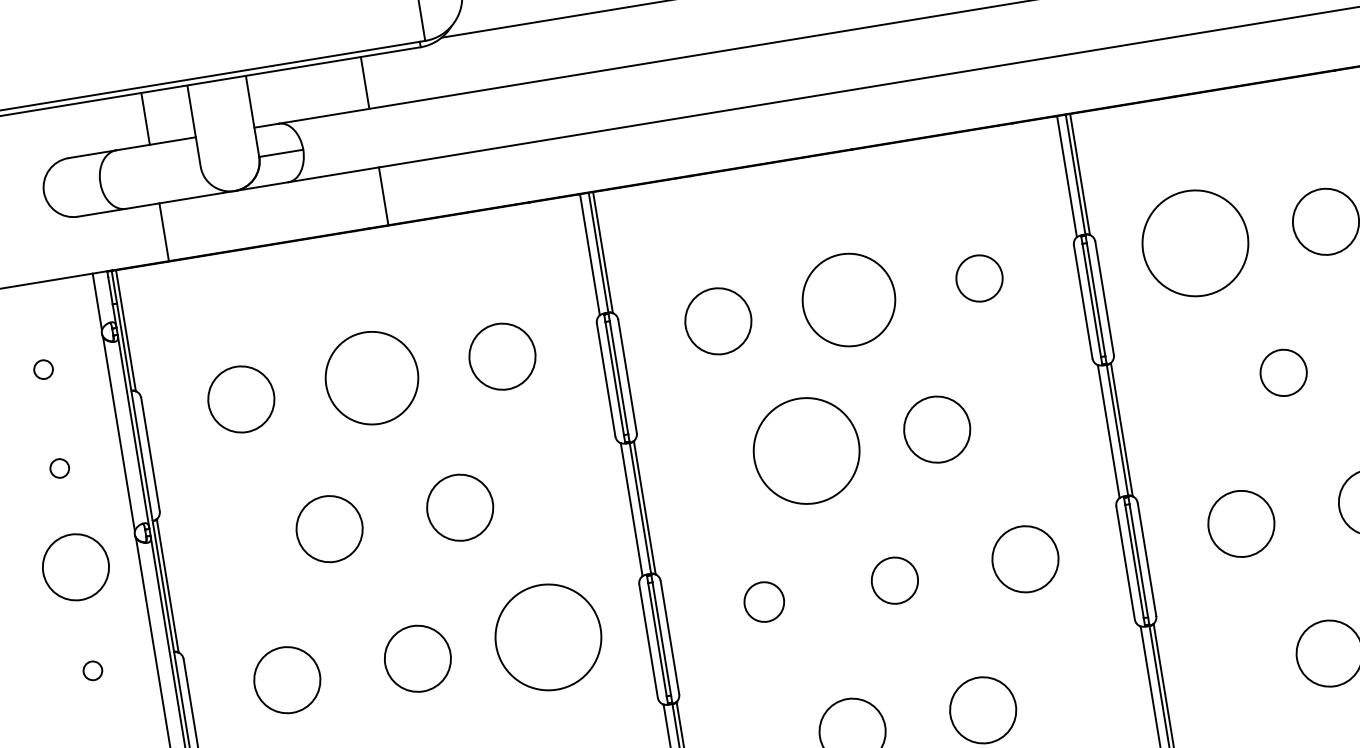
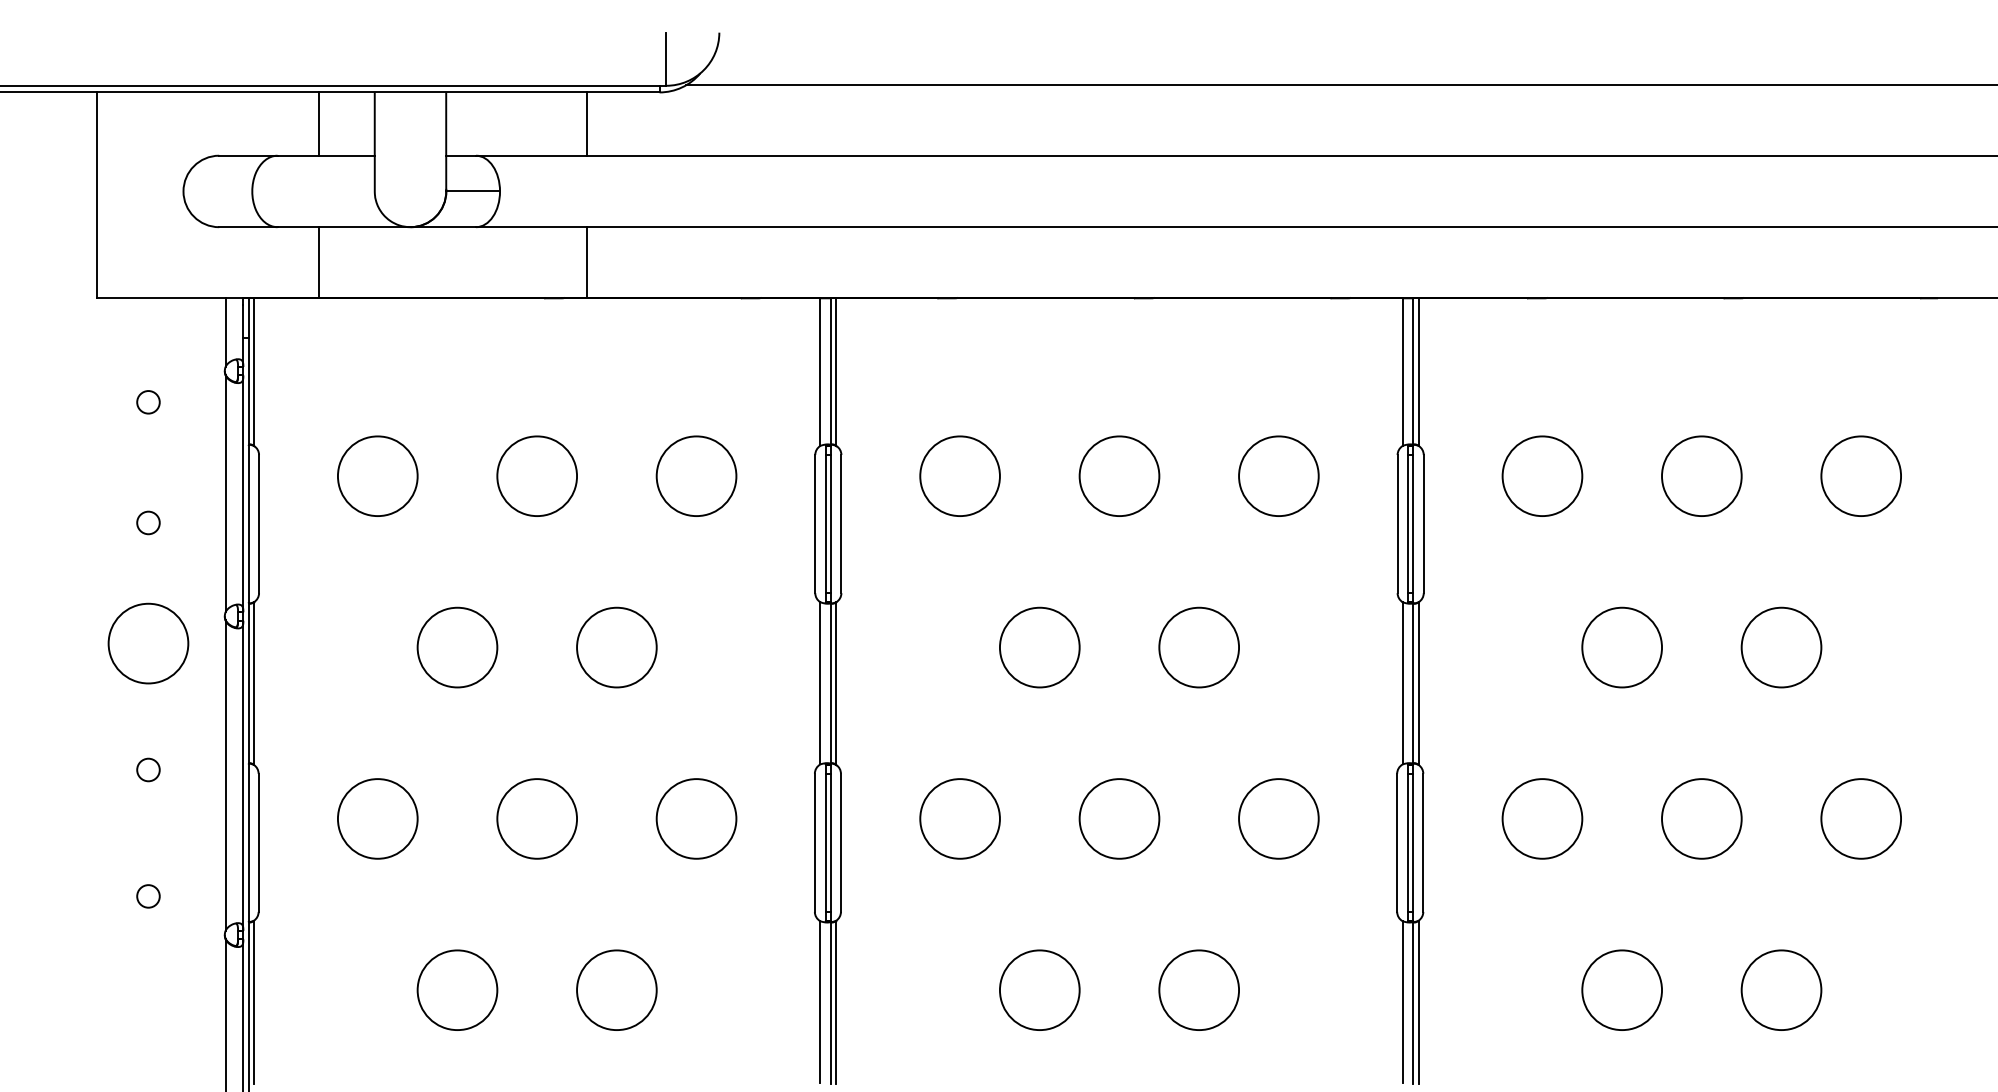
circle: (1195, 242) -> (1542, 475), size x0.62
circle: (979, 278) -> (1278, 475), size x1.43
circle: (848, 299) -> (1119, 475), size x0.71
circle: (1283, 372) -> (1622, 647), size x1.43
circle: (371, 377) -> (536, 475), size x0.71
circle: (806, 450) -> (1039, 647), size x0.62
circle: (894, 580) -> (1119, 818), size x1.43
circle: (763, 601) -> (959, 818), size x1.67
circle: (548, 637) -> (696, 818), size x0.62

